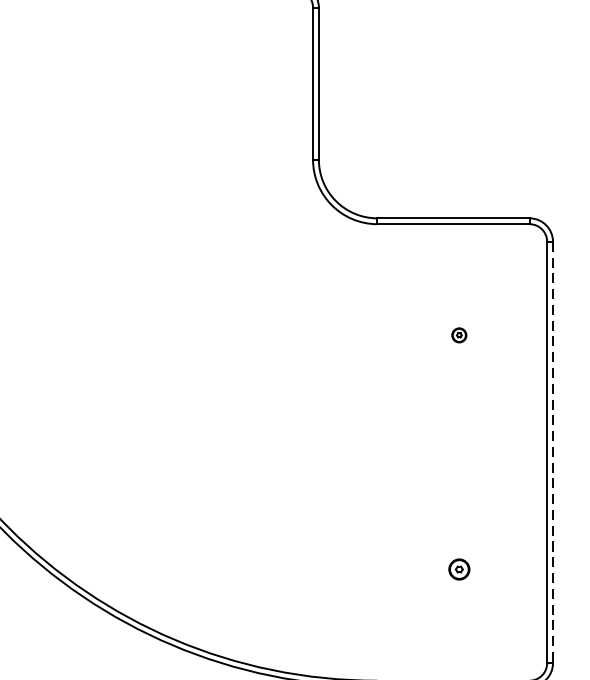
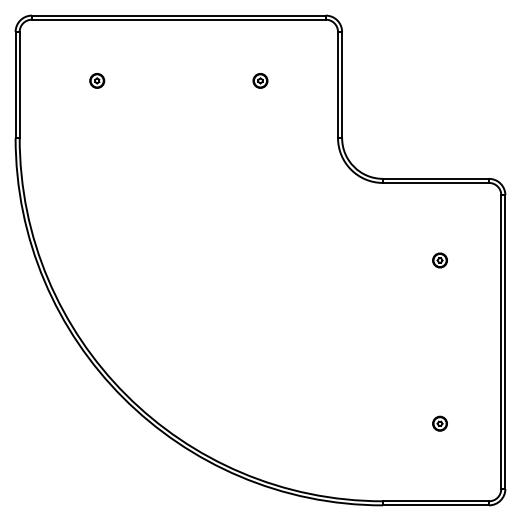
part: (201, 77) -> (260, 80), added
part: (458, 335) -> (439, 260), size x1.43
line: (553, 453) -> (505, 342), dashed -> solid

